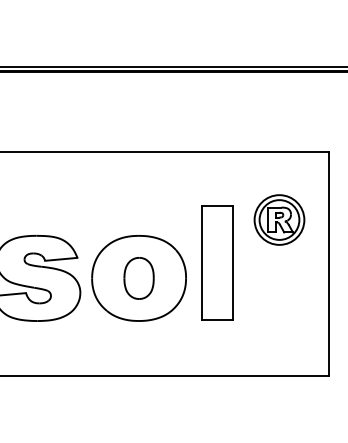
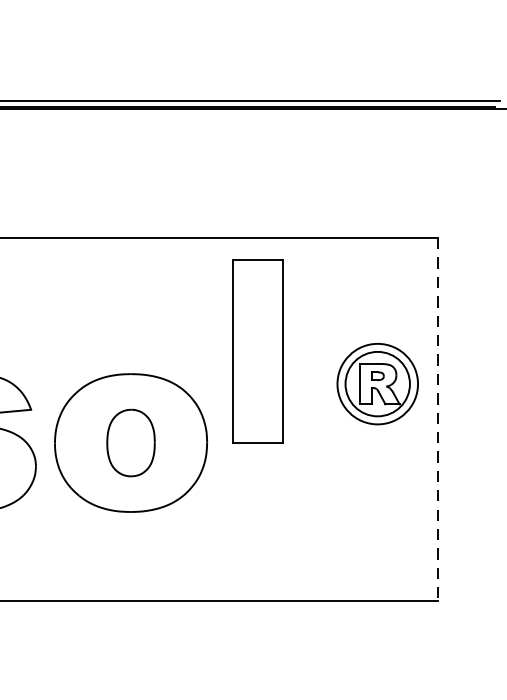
part: (279, 219) -> (377, 383), moved
part: (217, 262) -> (257, 350), moved
line: (328, 263) -> (437, 418), solid -> dashed

